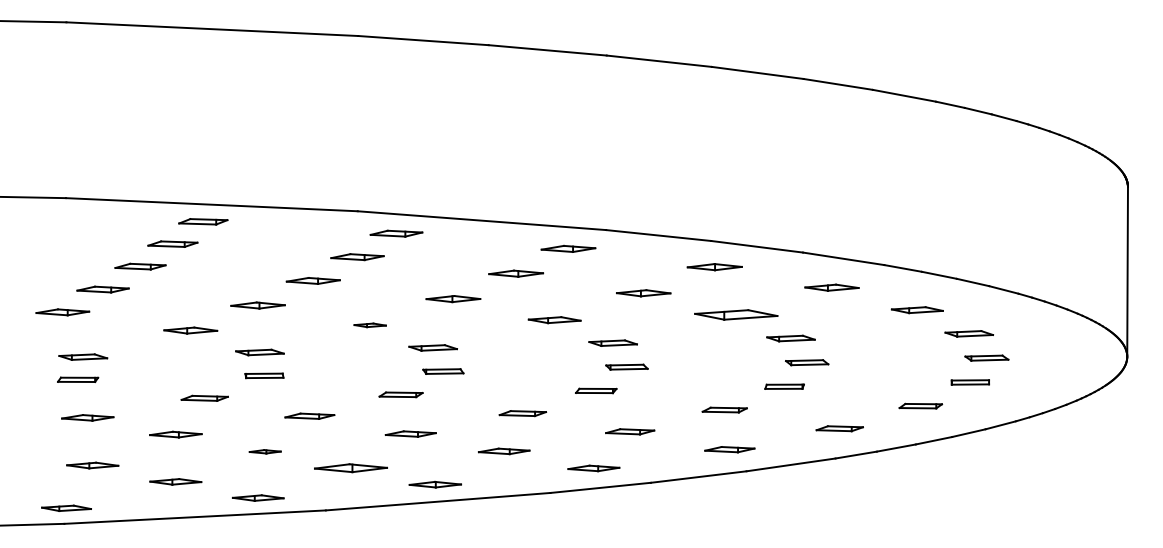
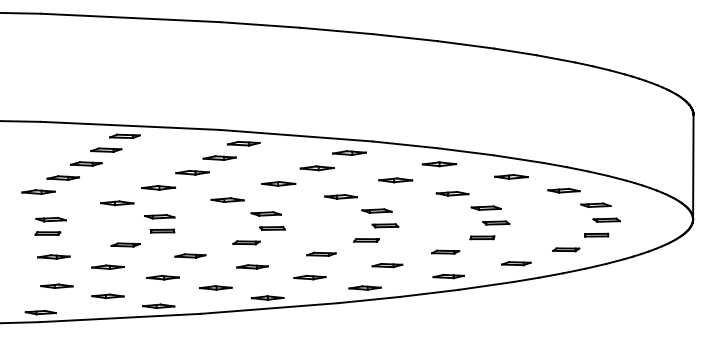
part: (735, 314) -> (452, 193), size x0.62
part: (370, 324) -> (227, 199), size x1.67
part: (264, 451) -> (162, 277), size x1.67
part: (350, 467) -> (215, 287), size x0.71

